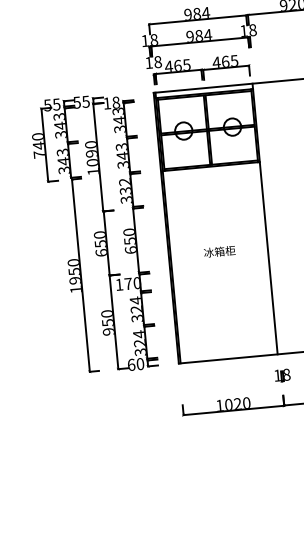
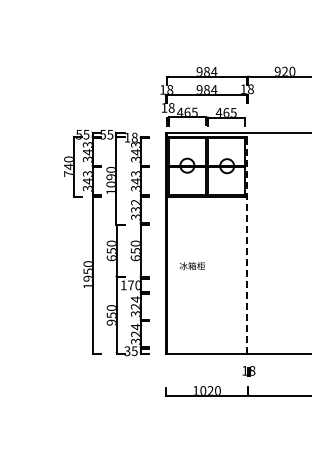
line: (264, 219) -> (246, 243), solid -> dashed
text: (219, 250) -> (192, 265), moved
text: (135, 364) -> (130, 351), 60 -> 35

